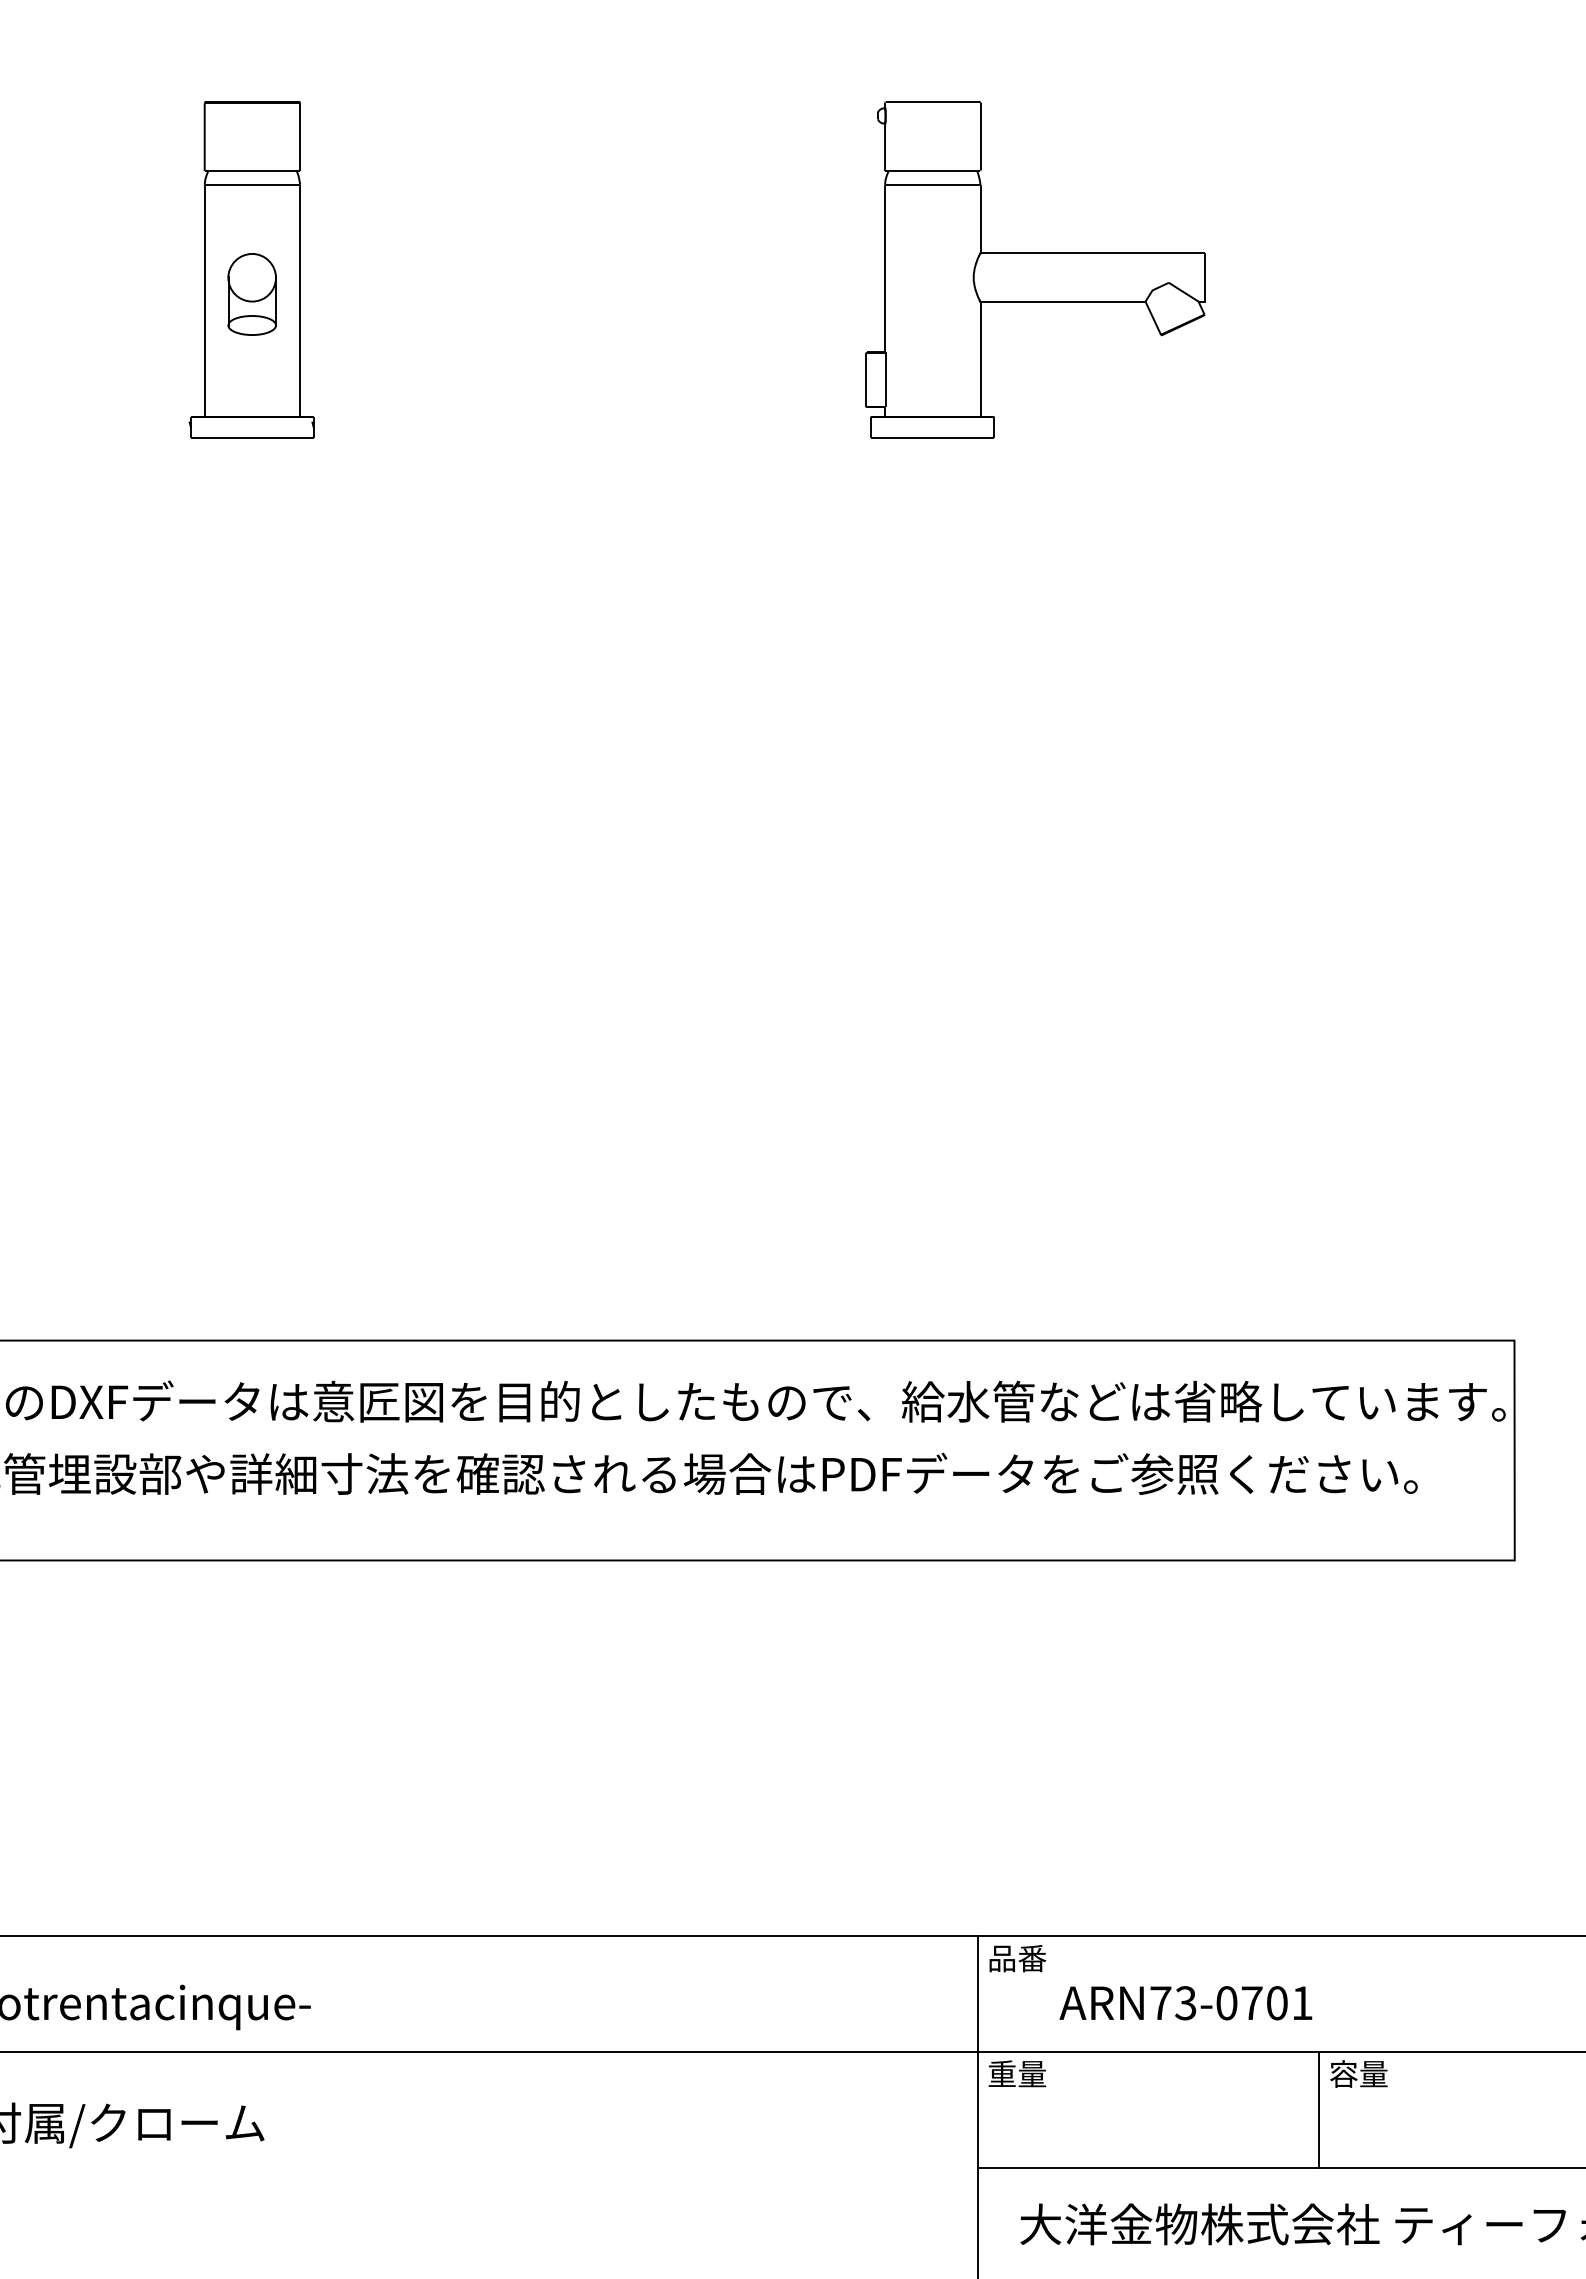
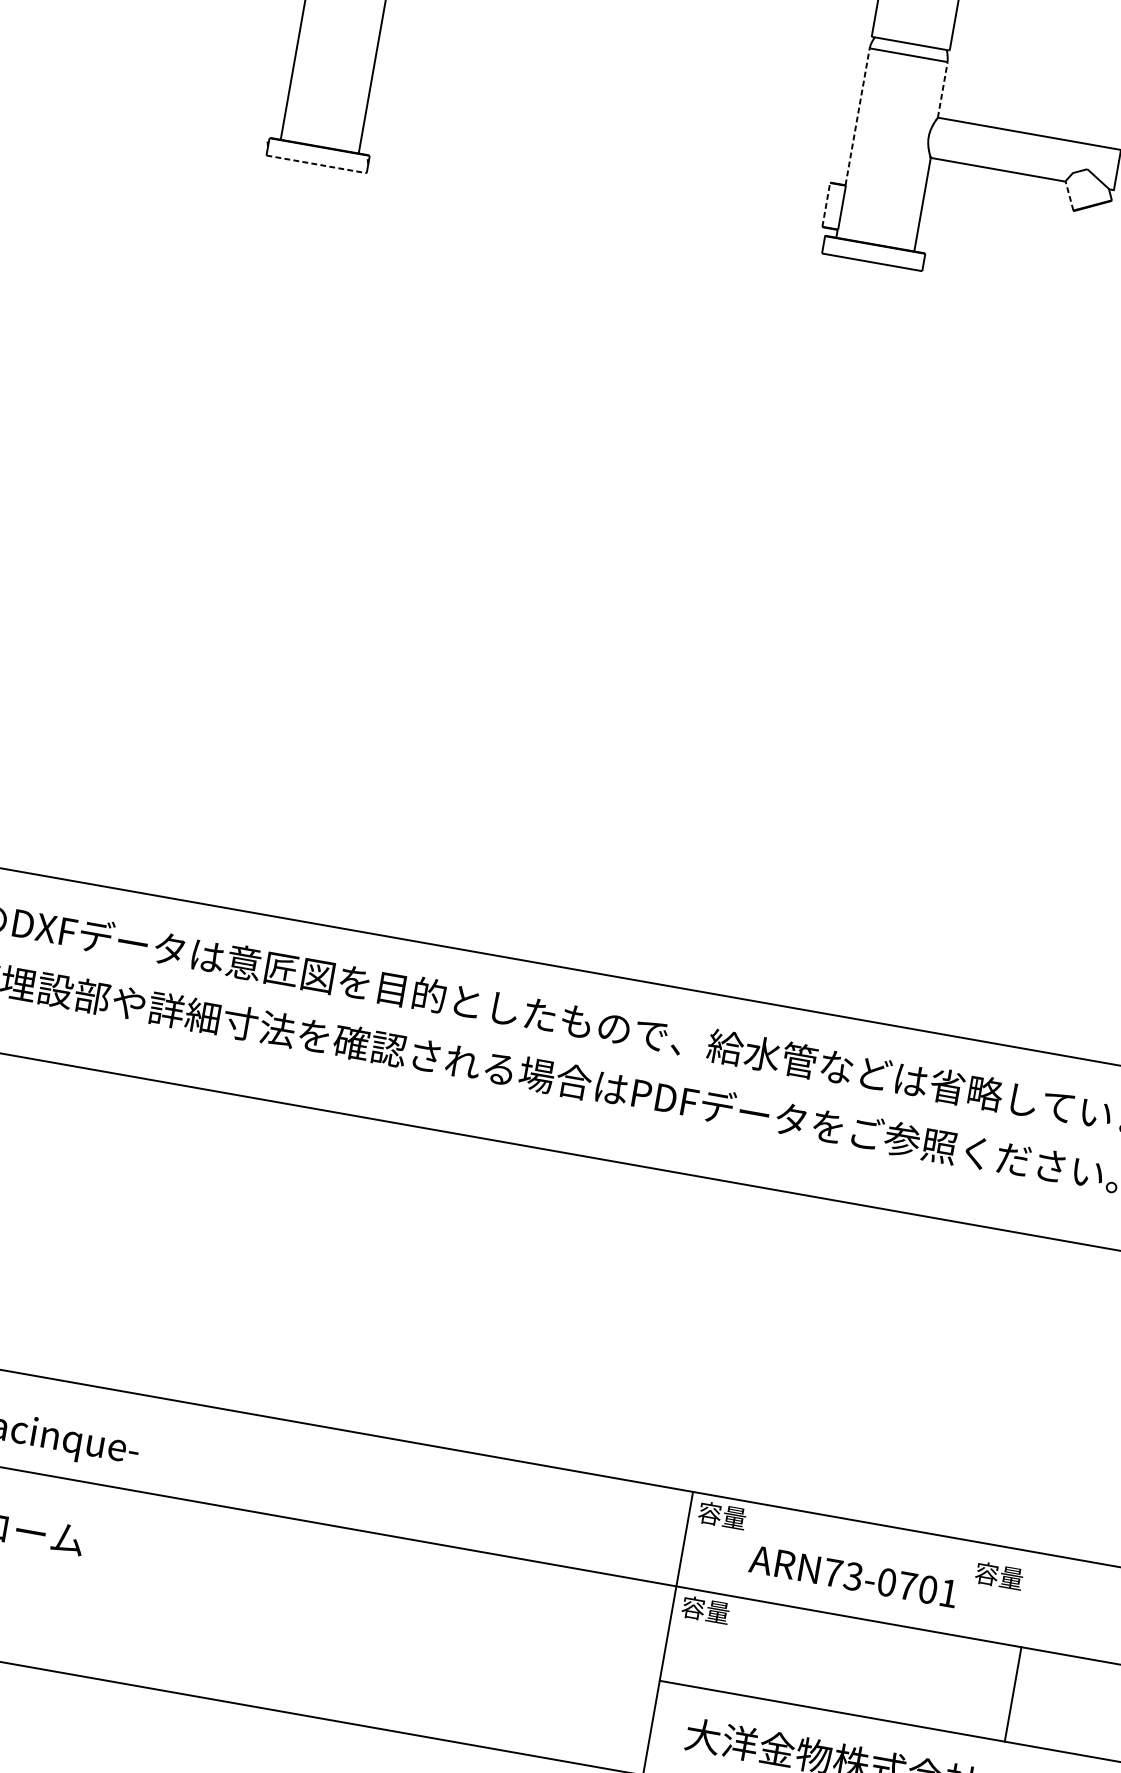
line: (980, 218) -> (942, 89), solid -> dashed
line: (885, 268) -> (858, 116), solid -> dashed
part: (251, 294) -> (336, 46), removed
line: (1153, 317) -> (1069, 195), solid -> dashed
line: (866, 379) -> (826, 204), solid -> dashed
line: (252, 438) -> (316, 164), solid -> dashed
text: (1017, 1958) -> (722, 1515), 品番 -> 容量
text: (1001, 2073) -> (692, 1607), 重量 -> 容量
text: (1358, 2073) -> (999, 1575), moved
line: (1319, 2109) -> (1013, 1694), moved

